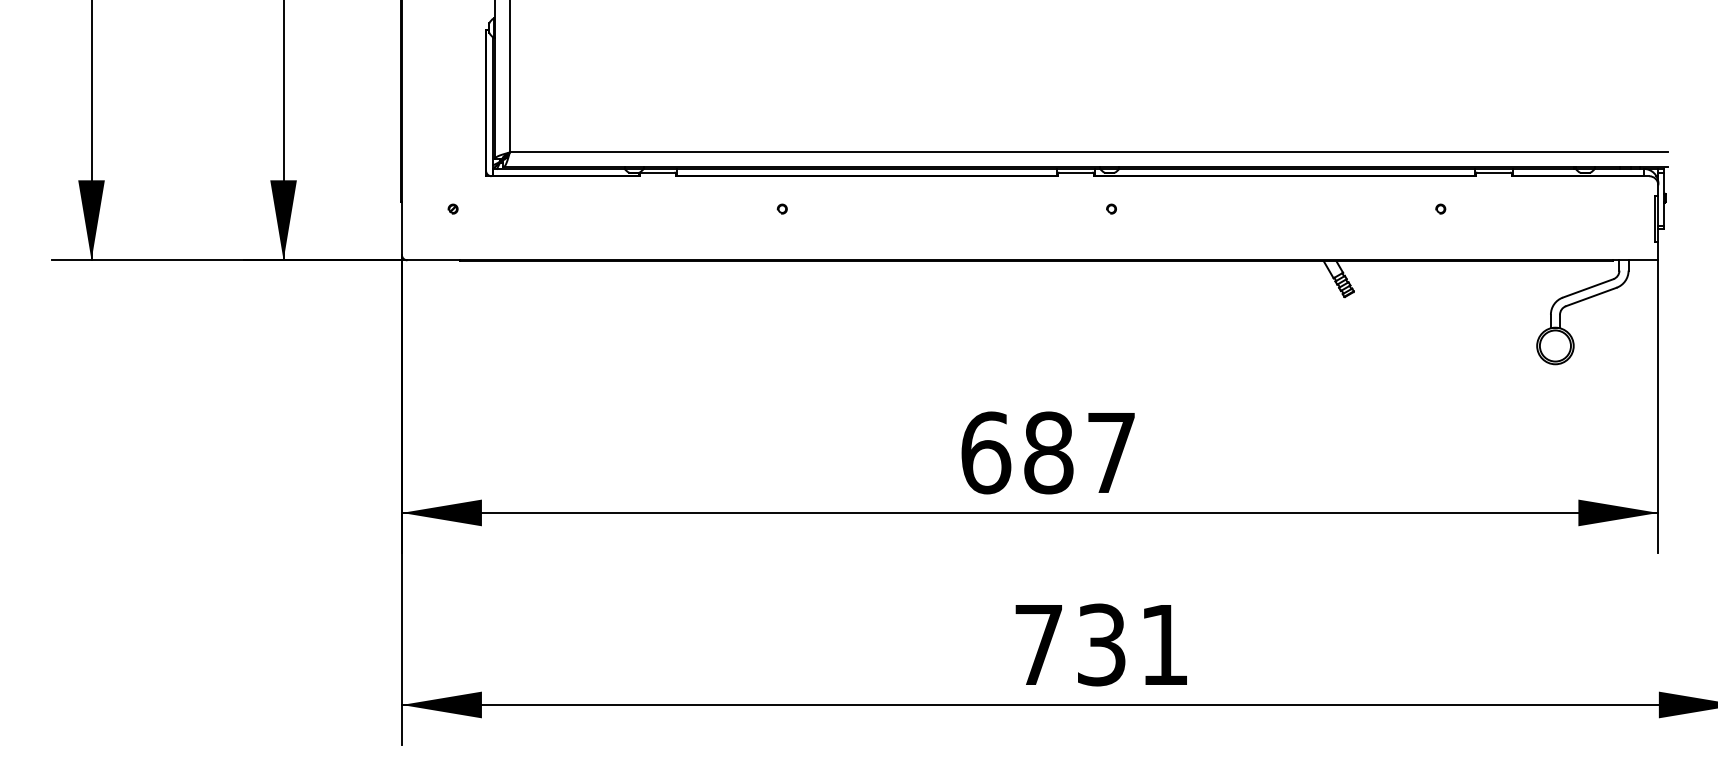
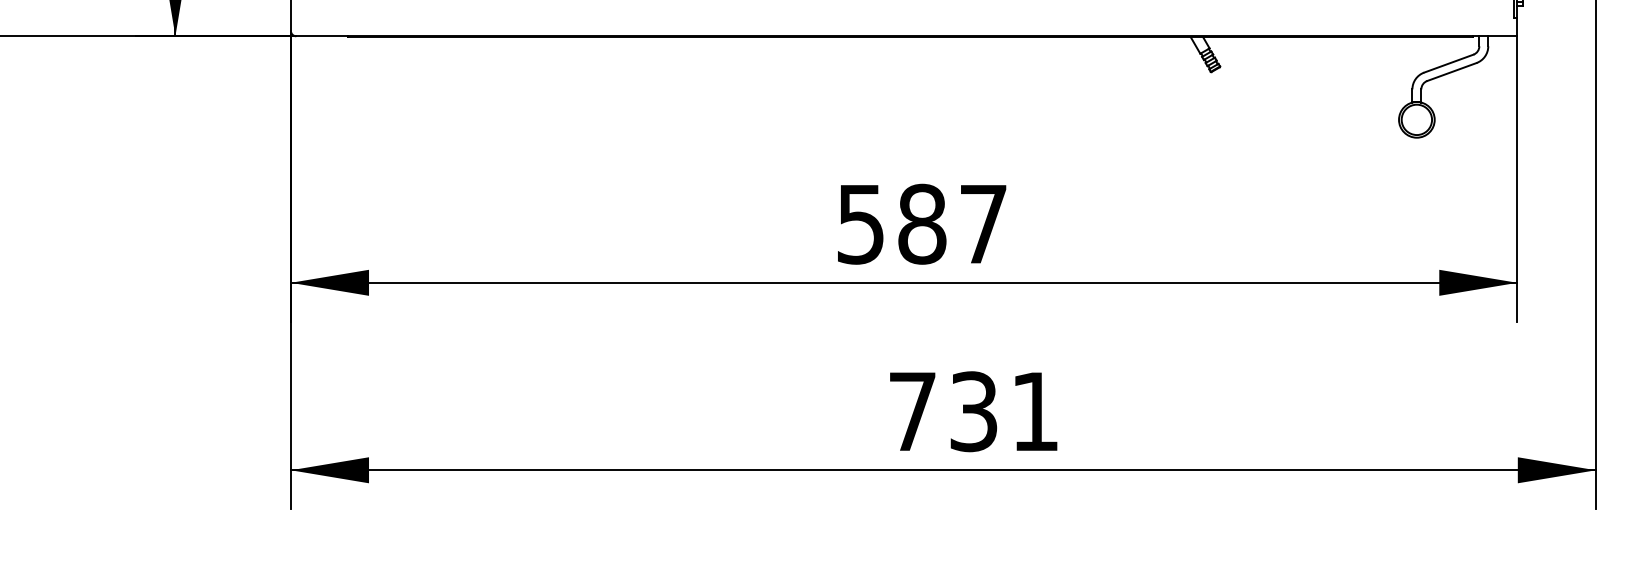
text: (986, 452) -> (861, 223), 687 -> 587

